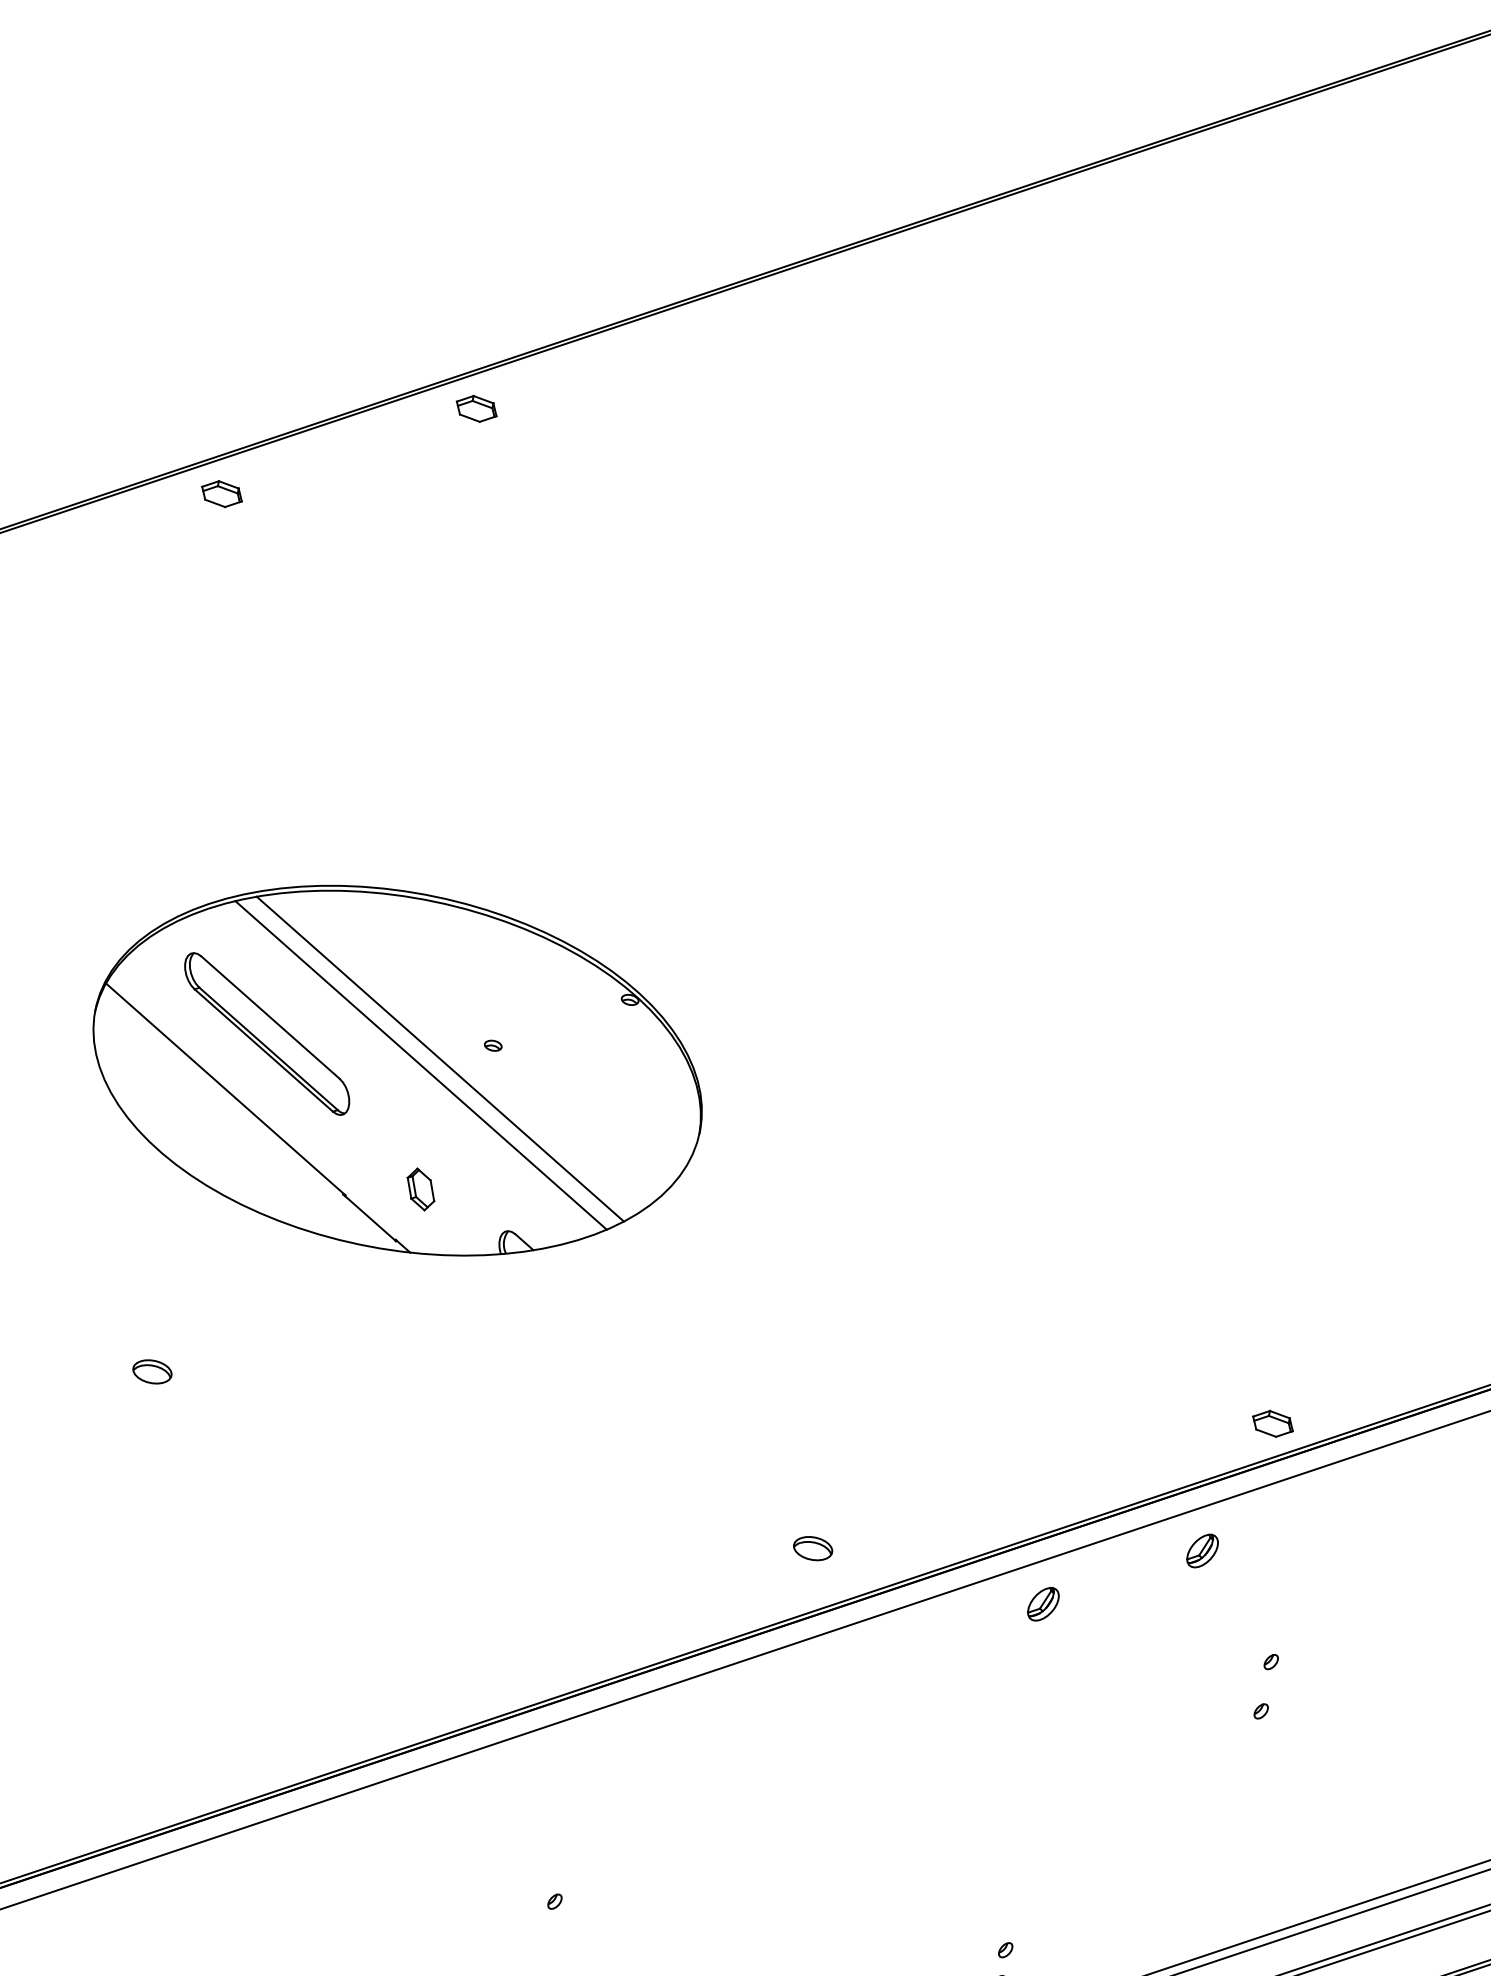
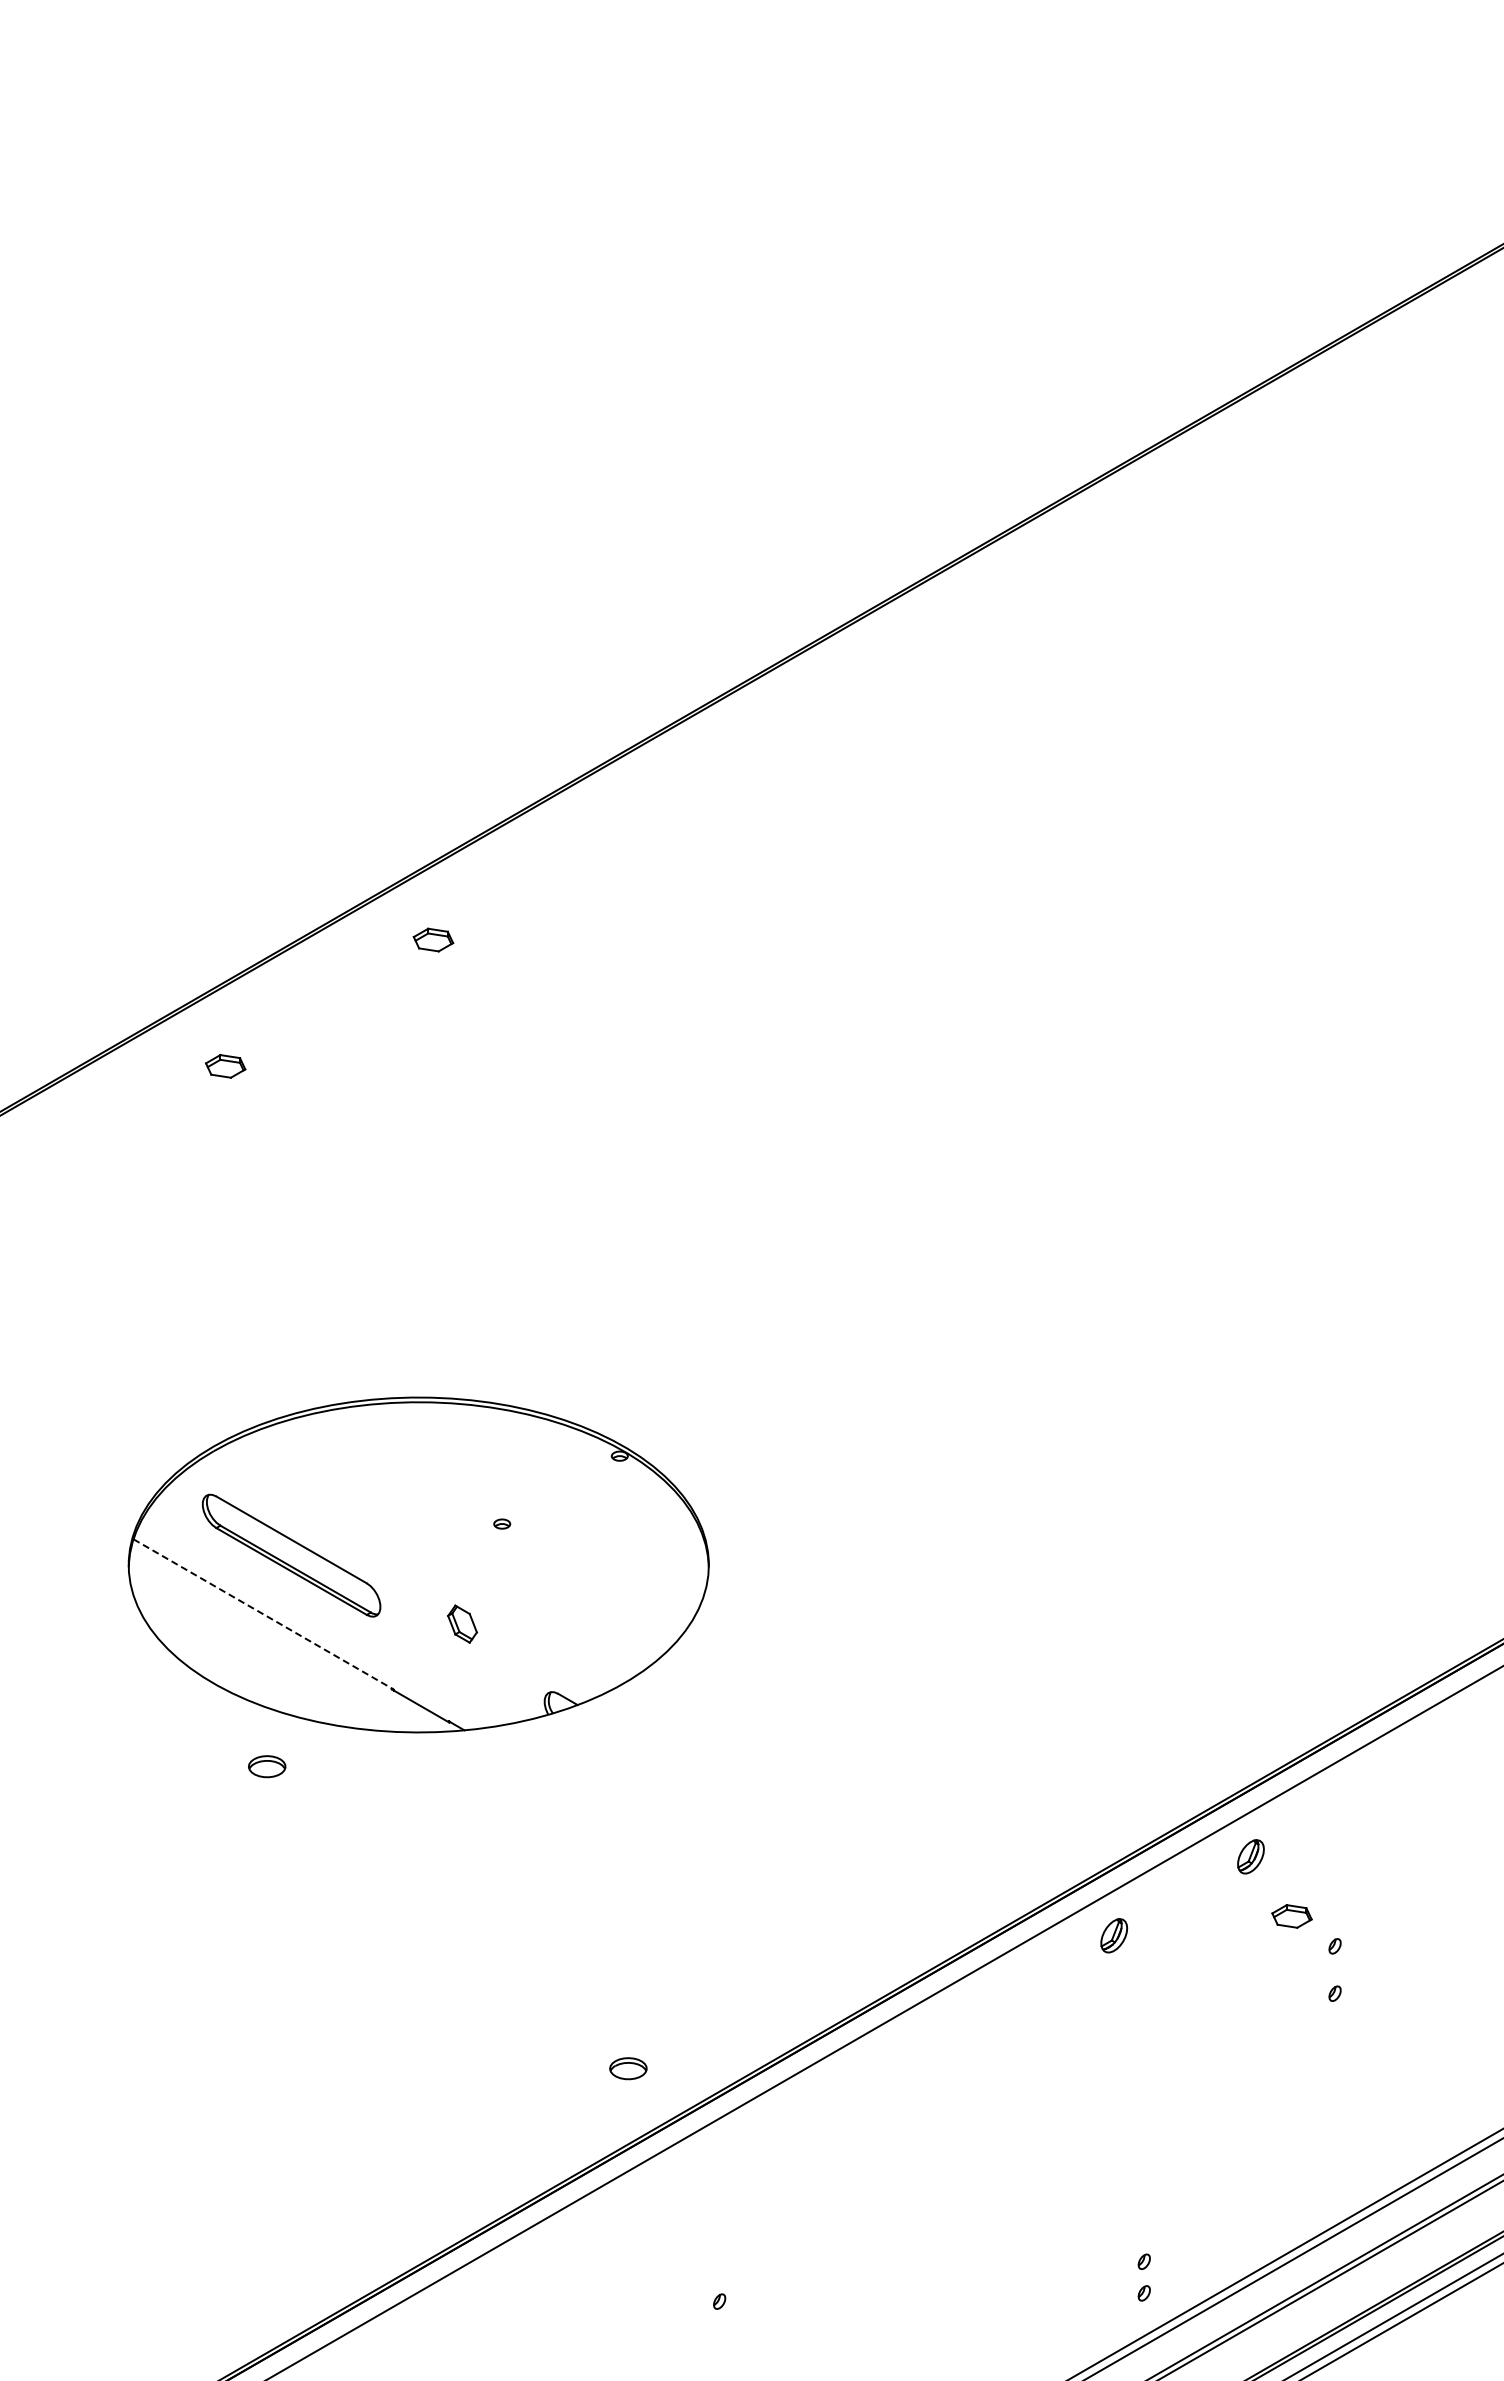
part: (476, 408) -> (433, 939), moved
part: (221, 494) -> (225, 1066), moved
line: (439, 1059) -> (455, 1546), removed
line: (421, 1065) -> (439, 1555), removed
line: (226, 1089) -> (264, 1614), solid -> dashed
part: (421, 1188) -> (462, 1623), moved
part: (152, 1371) -> (267, 1766), moved
part: (1272, 1423) -> (1291, 1916), moved
part: (813, 1548) -> (628, 2068), moved

